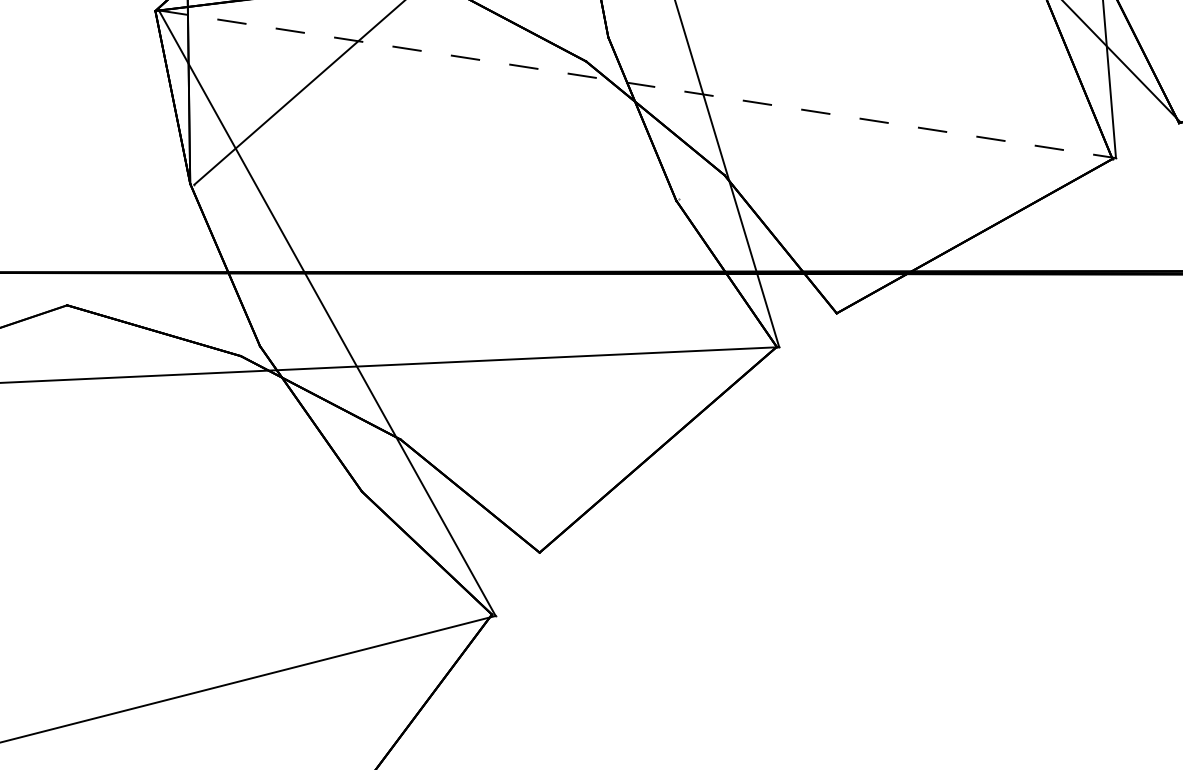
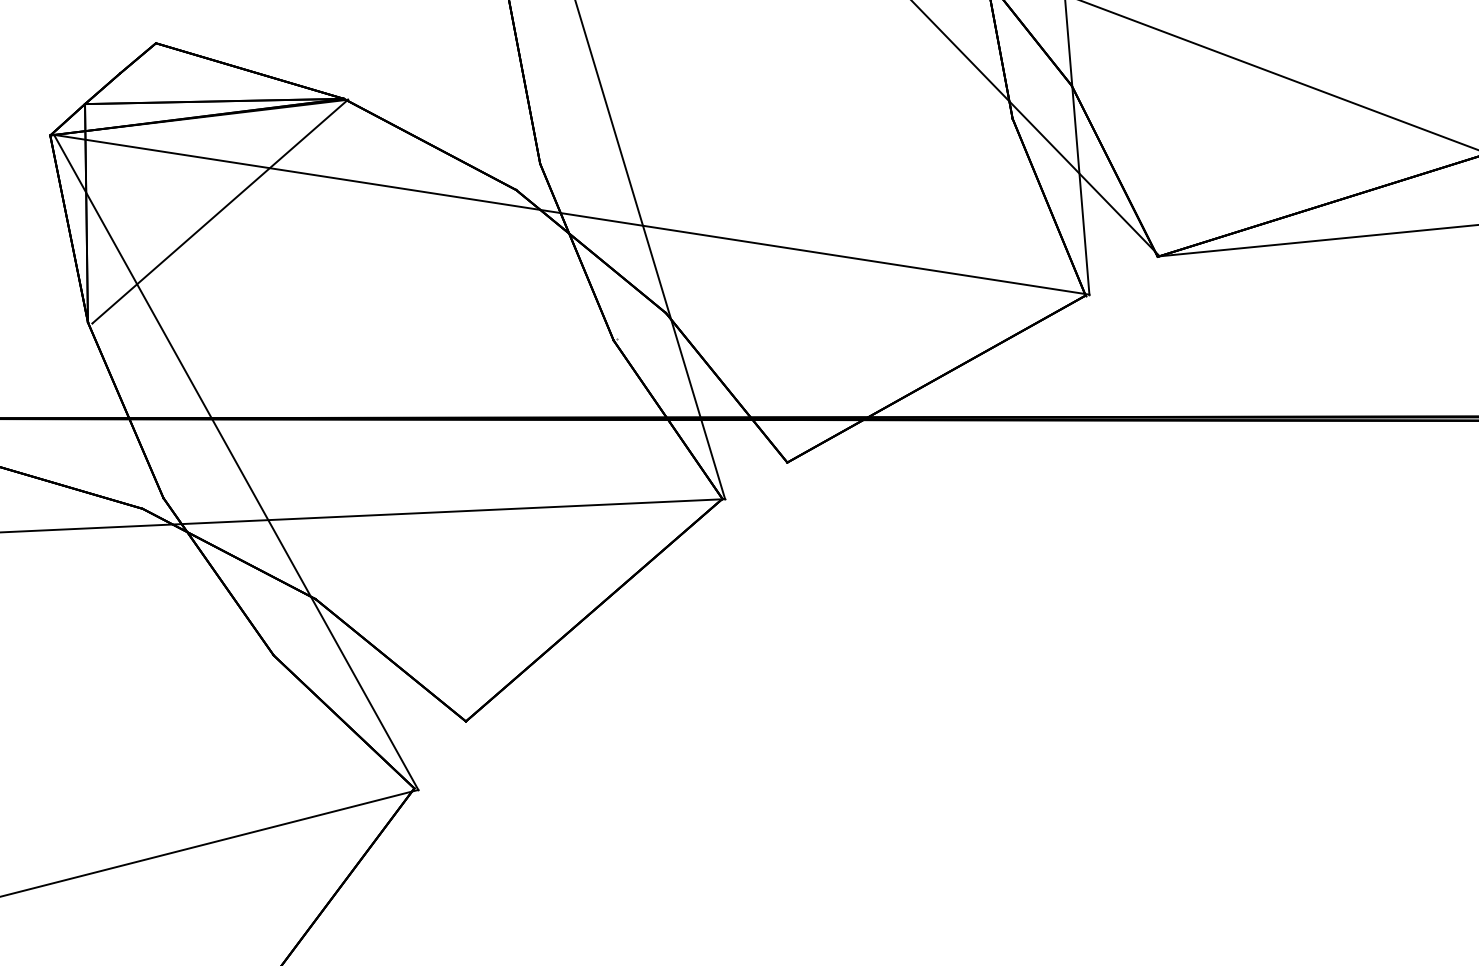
line: (637, 84) -> (571, 214), dashed -> solid

